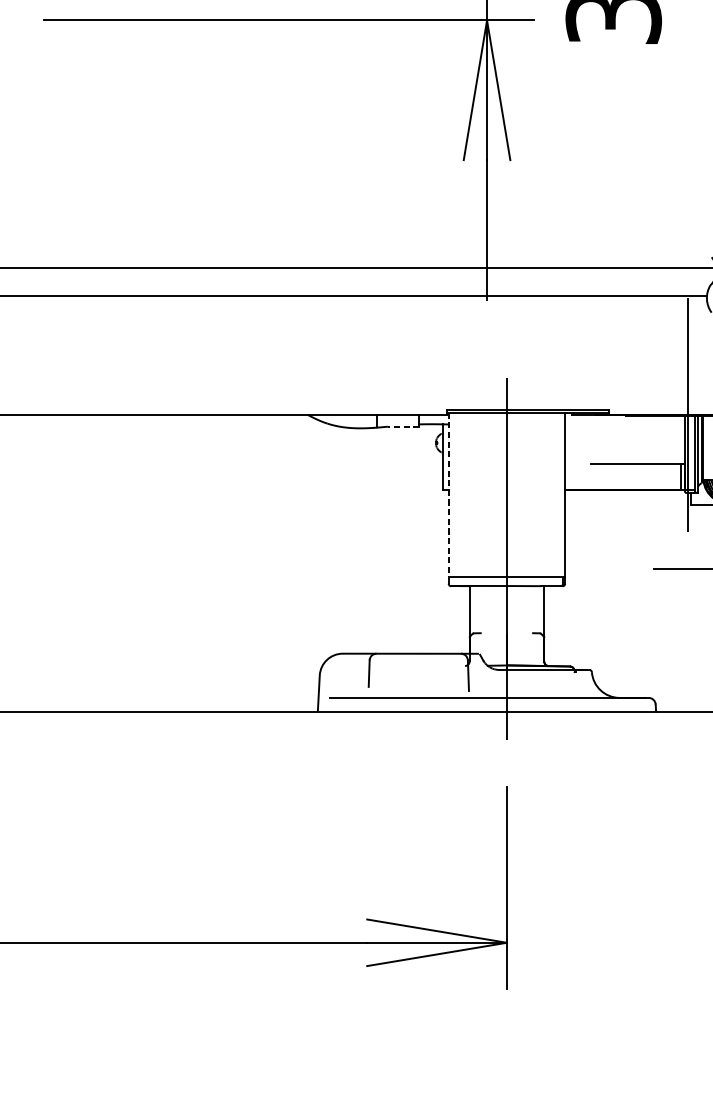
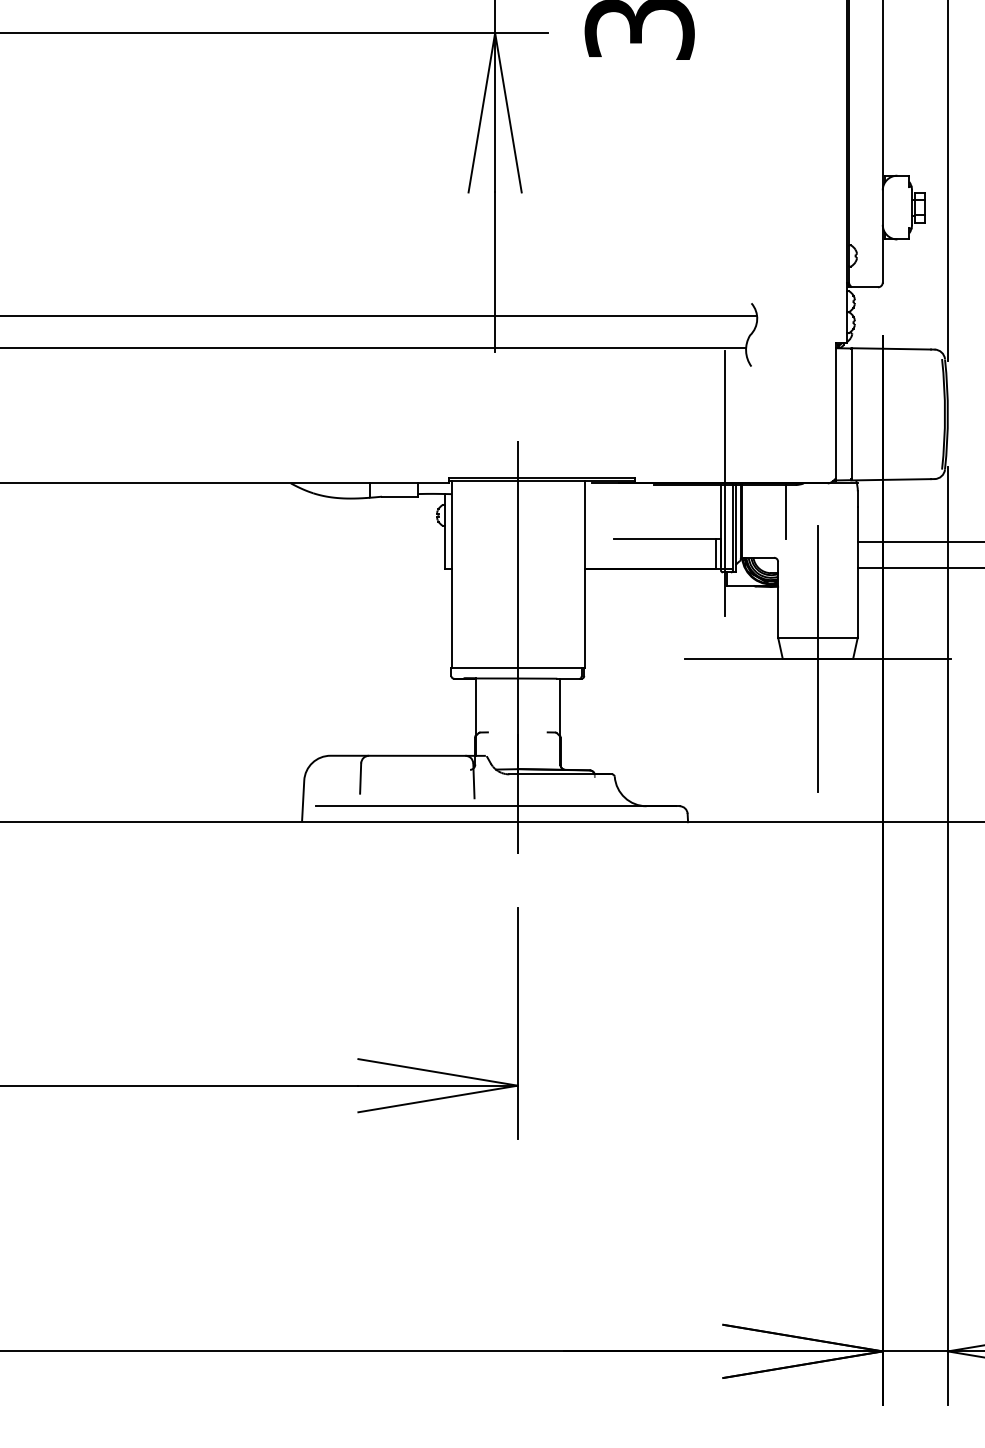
line: (403, 426) -> (399, 496), dashed -> solid
line: (448, 494) -> (451, 574), dashed -> solid

